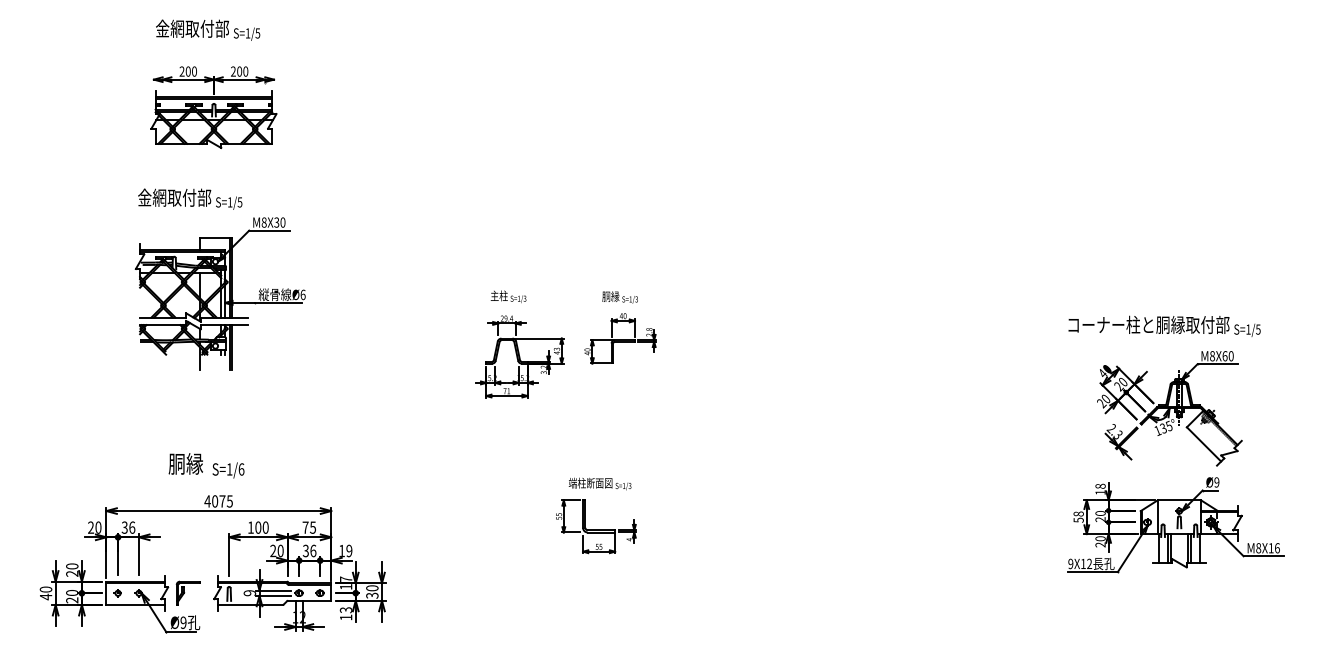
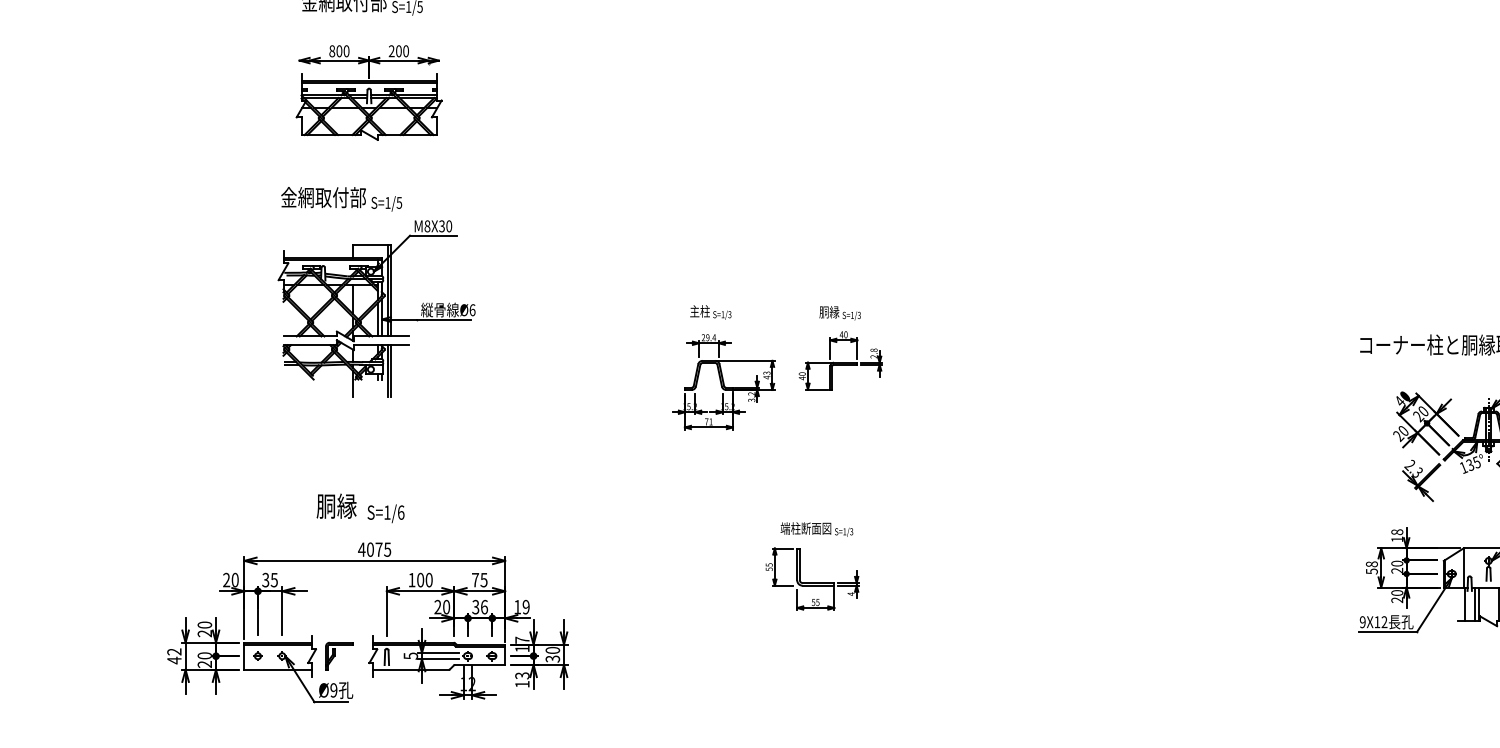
text: (181, 71) -> (331, 51), 200 -> 800
text: (132, 527) -> (274, 579), 36 -> 35
text: (45, 589) -> (173, 651), 40 -> 42
text: (249, 593) -> (410, 656), 9 -> 5

